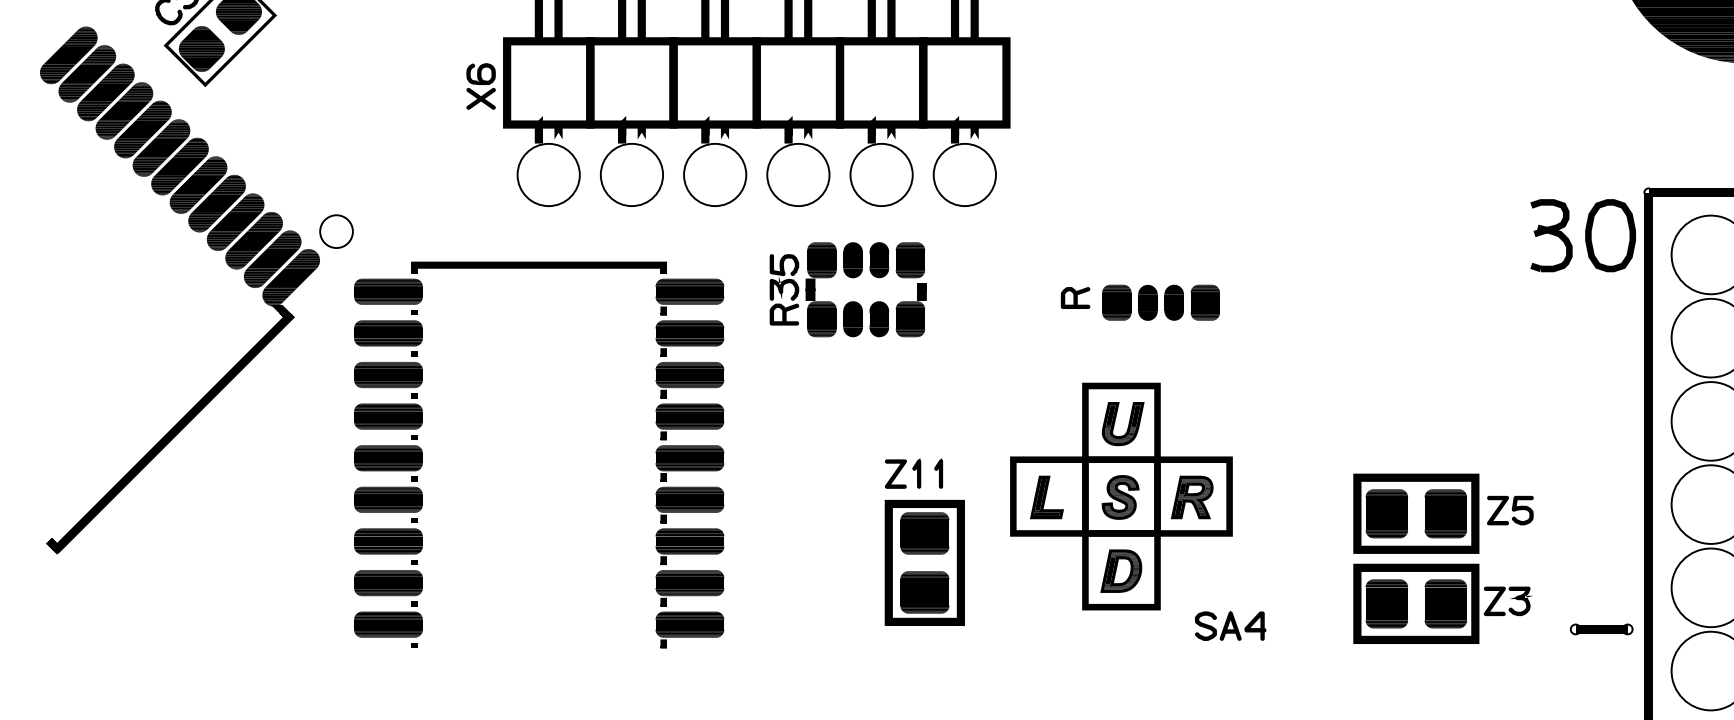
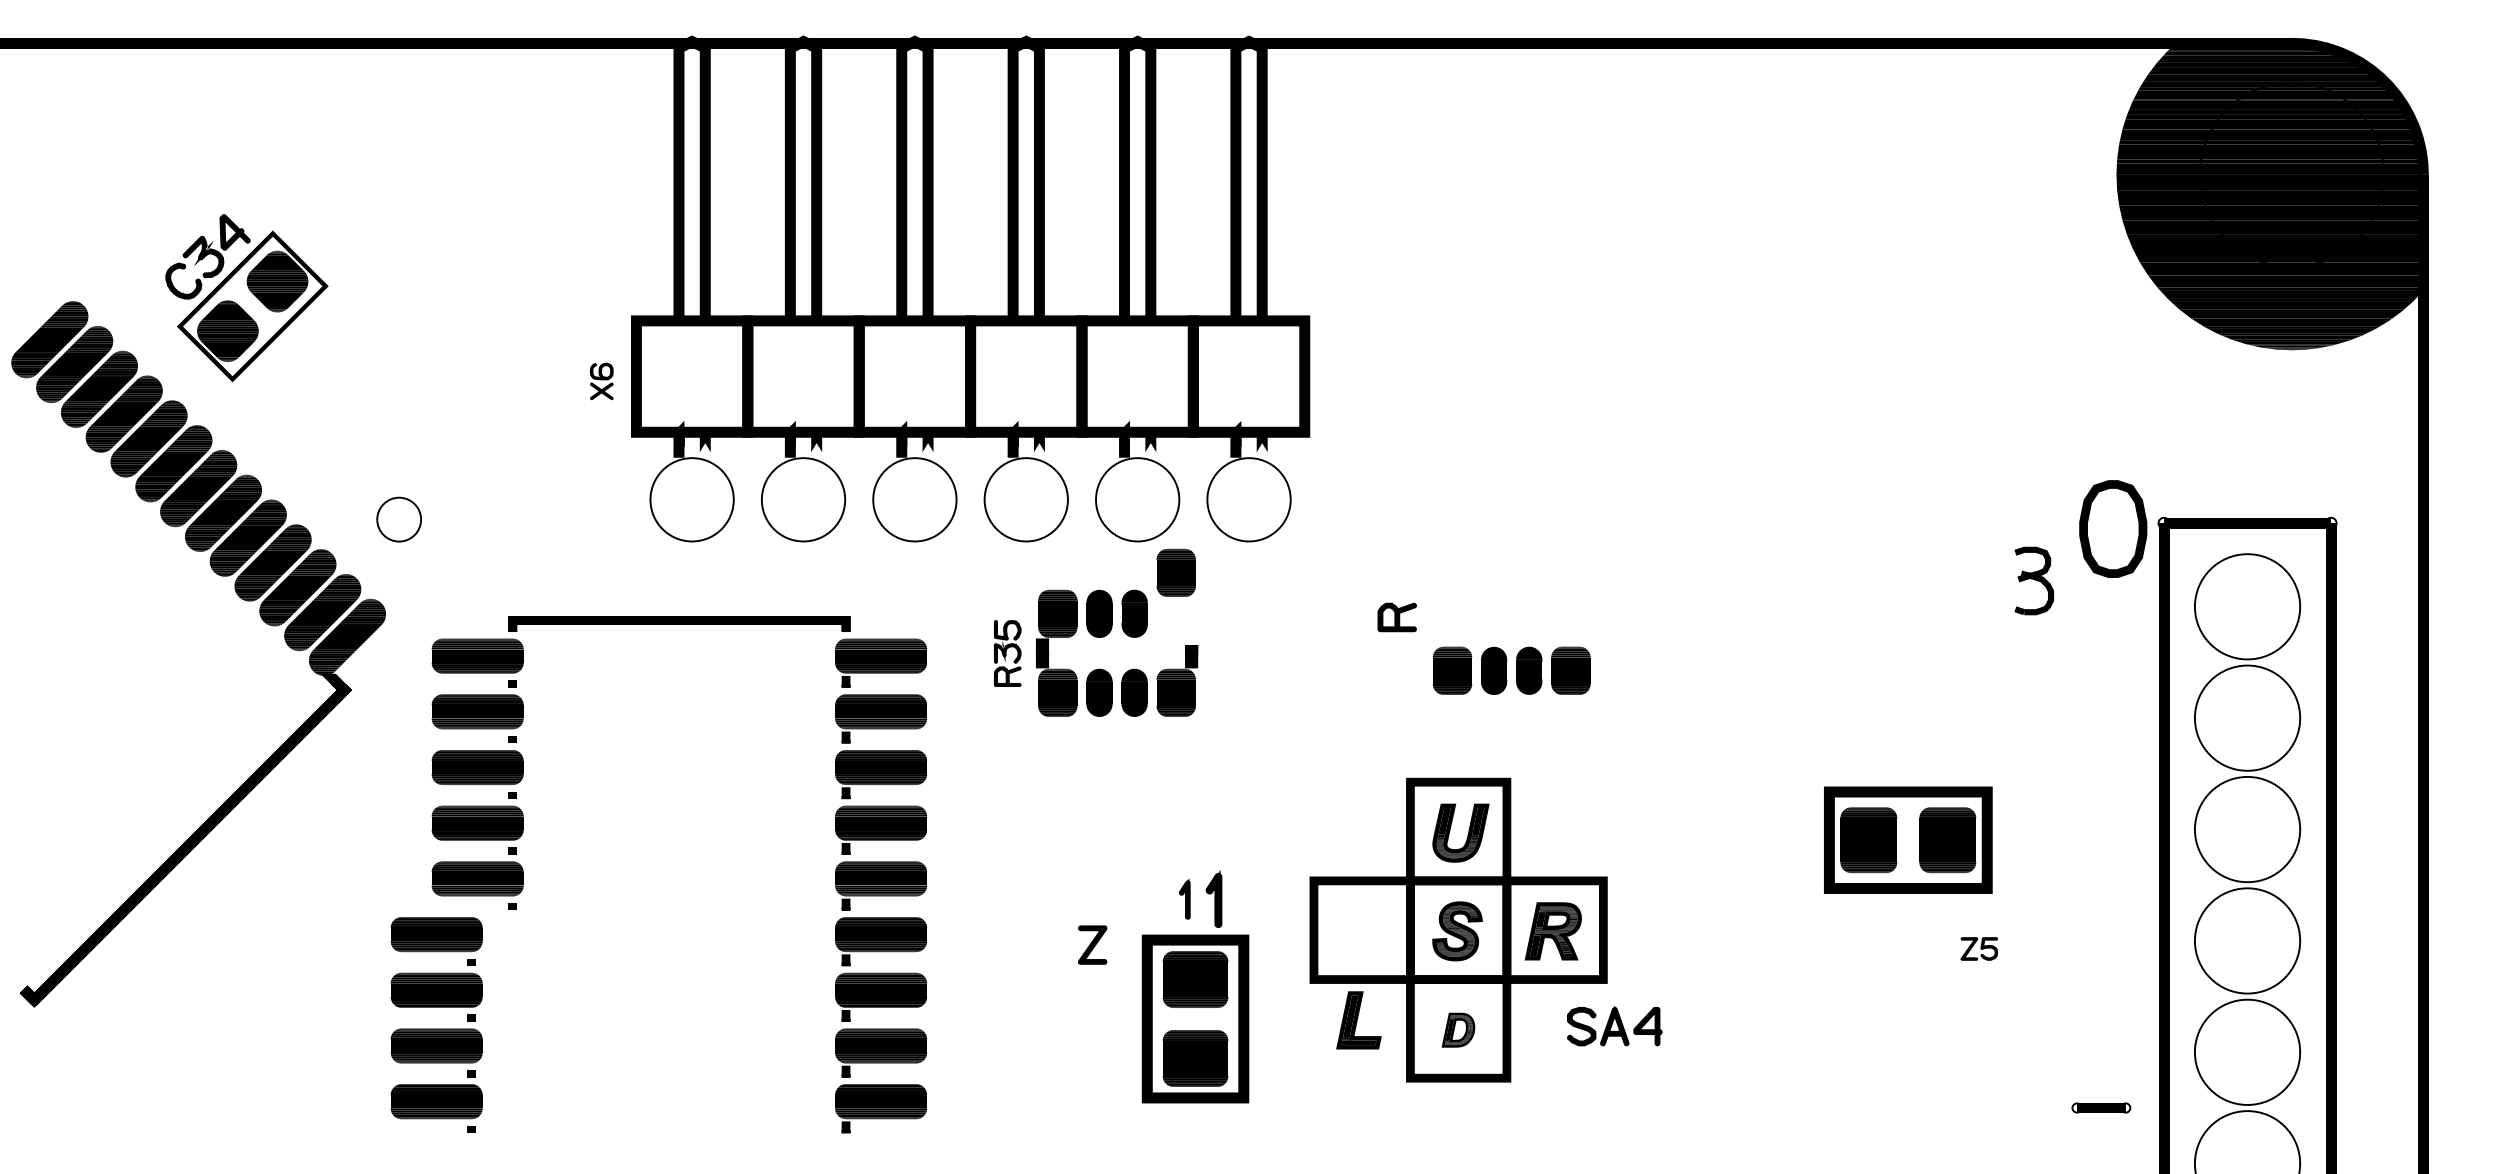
part: (480, 86) -> (601, 381), size x0.6
part: (336, 231) -> (398, 519), moved
part: (1551, 235) -> (2034, 580), size x0.7
part: (1610, 235) -> (2113, 528), moved
part: (909, 259) -> (1175, 572), moved
part: (784, 289) -> (1007, 653), size x0.7
part: (1075, 298) -> (1396, 617), moved
part: (938, 472) -> (1213, 898), size x1.4
part: (895, 473) -> (1092, 944), moved
part: (1046, 497) -> (1358, 1020), moved
part: (1510, 510) -> (1979, 948), size x0.6
part: (1416, 513) -> (1908, 839), moved
part: (388, 567) -> (436, 1024), moved
part: (1121, 571) -> (1458, 1030), size x0.6
part: (1442, 603) -> (1888, 1073), removed
part: (1230, 625) -> (1614, 1025), moved
part: (1601, 629) -> (2101, 1107), size x0.7

